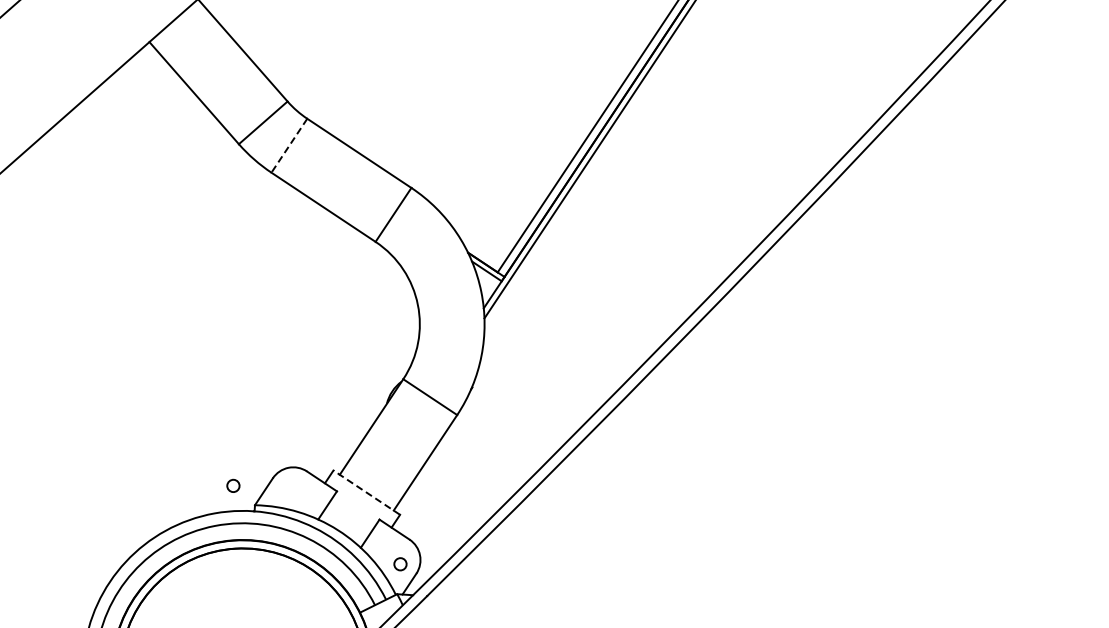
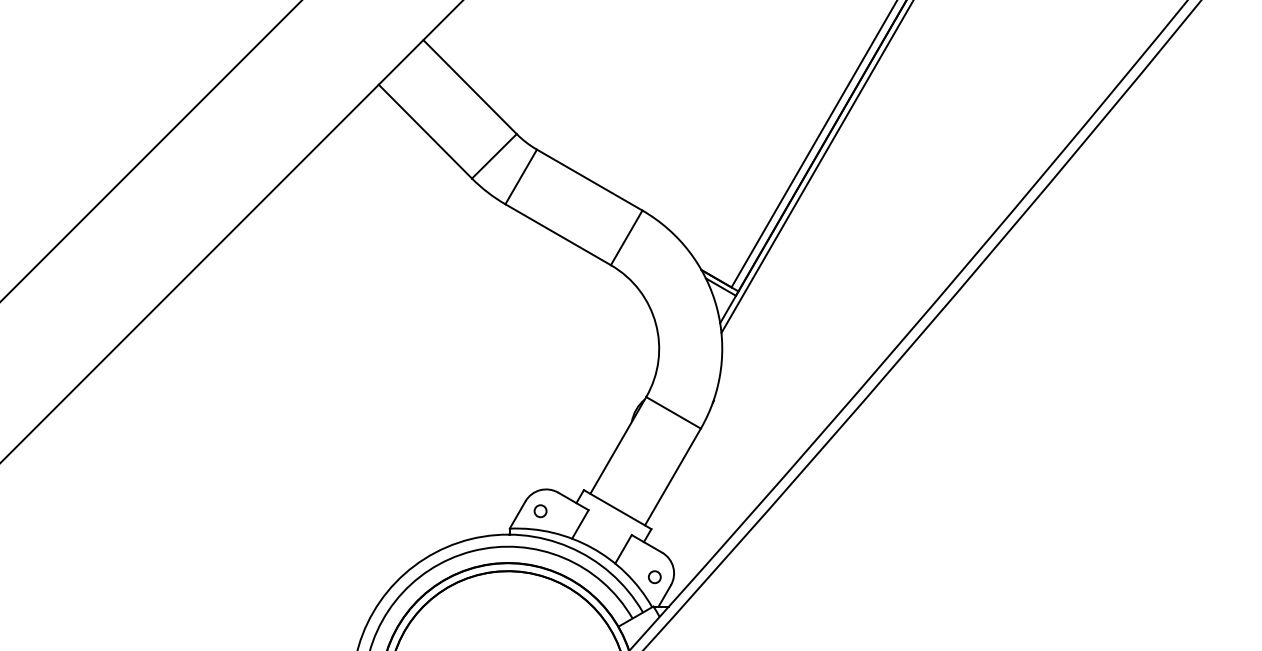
line: (289, 145) -> (521, 176), dashed -> solid
circle: (233, 486) -> (540, 511), moved
line: (366, 492) -> (617, 509), dashed -> solid

